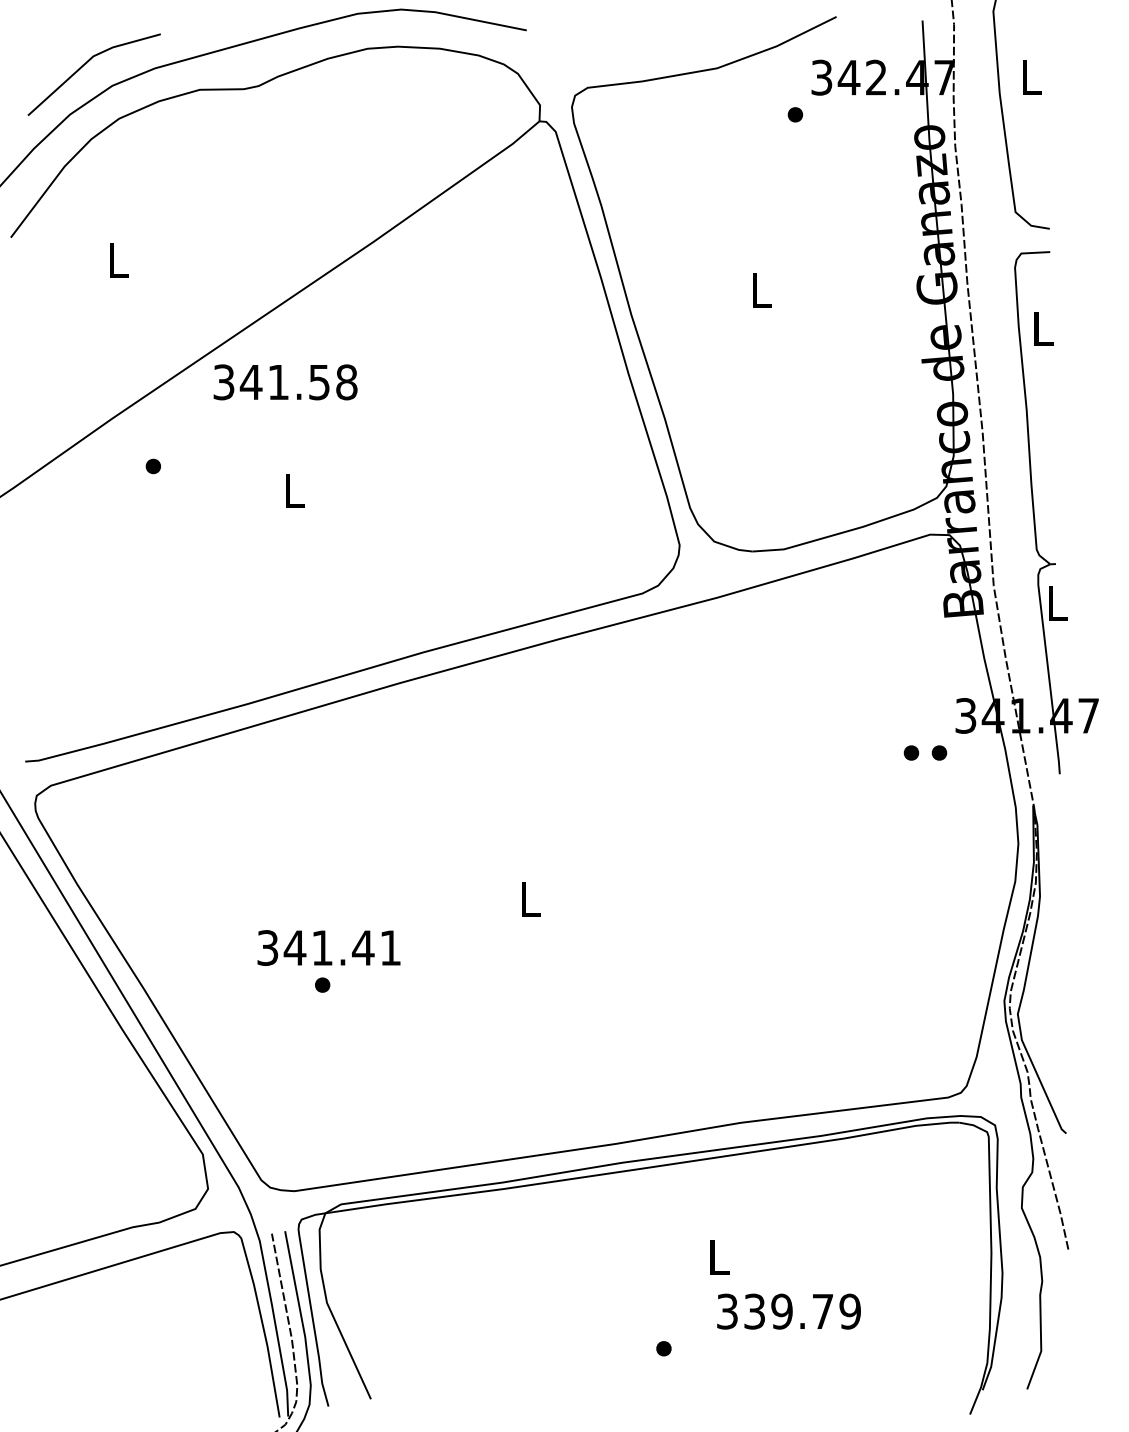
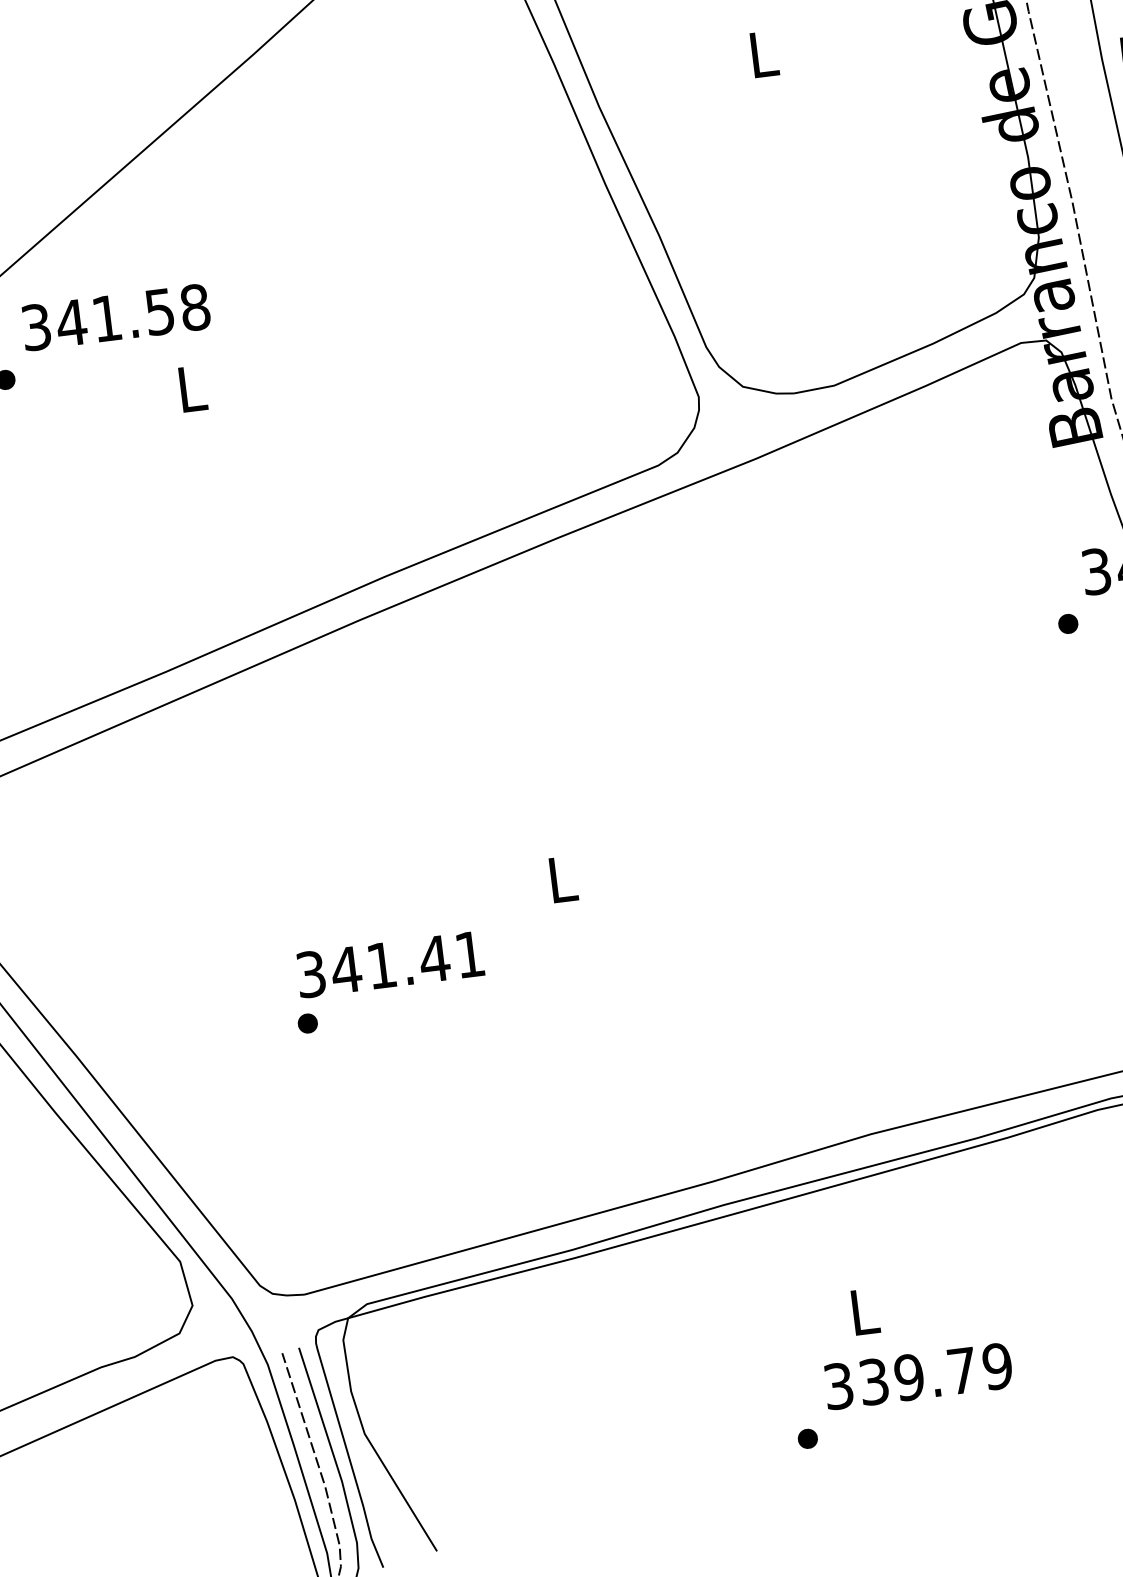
text: (285, 382) -> (115, 317), moved
part: (911, 752) -> (1032, 627), removed
text: (328, 947) -> (389, 963), moved
text: (788, 1311) -> (917, 1376), moved

